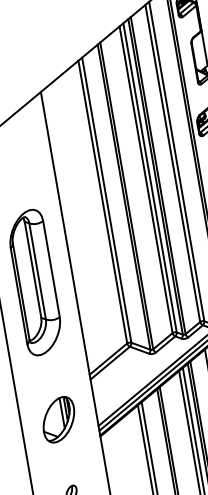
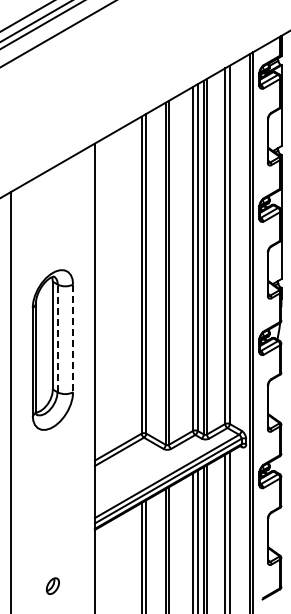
line: (51, 269) -> (73, 338), solid -> dashed
line: (37, 271) -> (57, 338), solid -> dashed
part: (58, 419) -> (52, 503), removed

